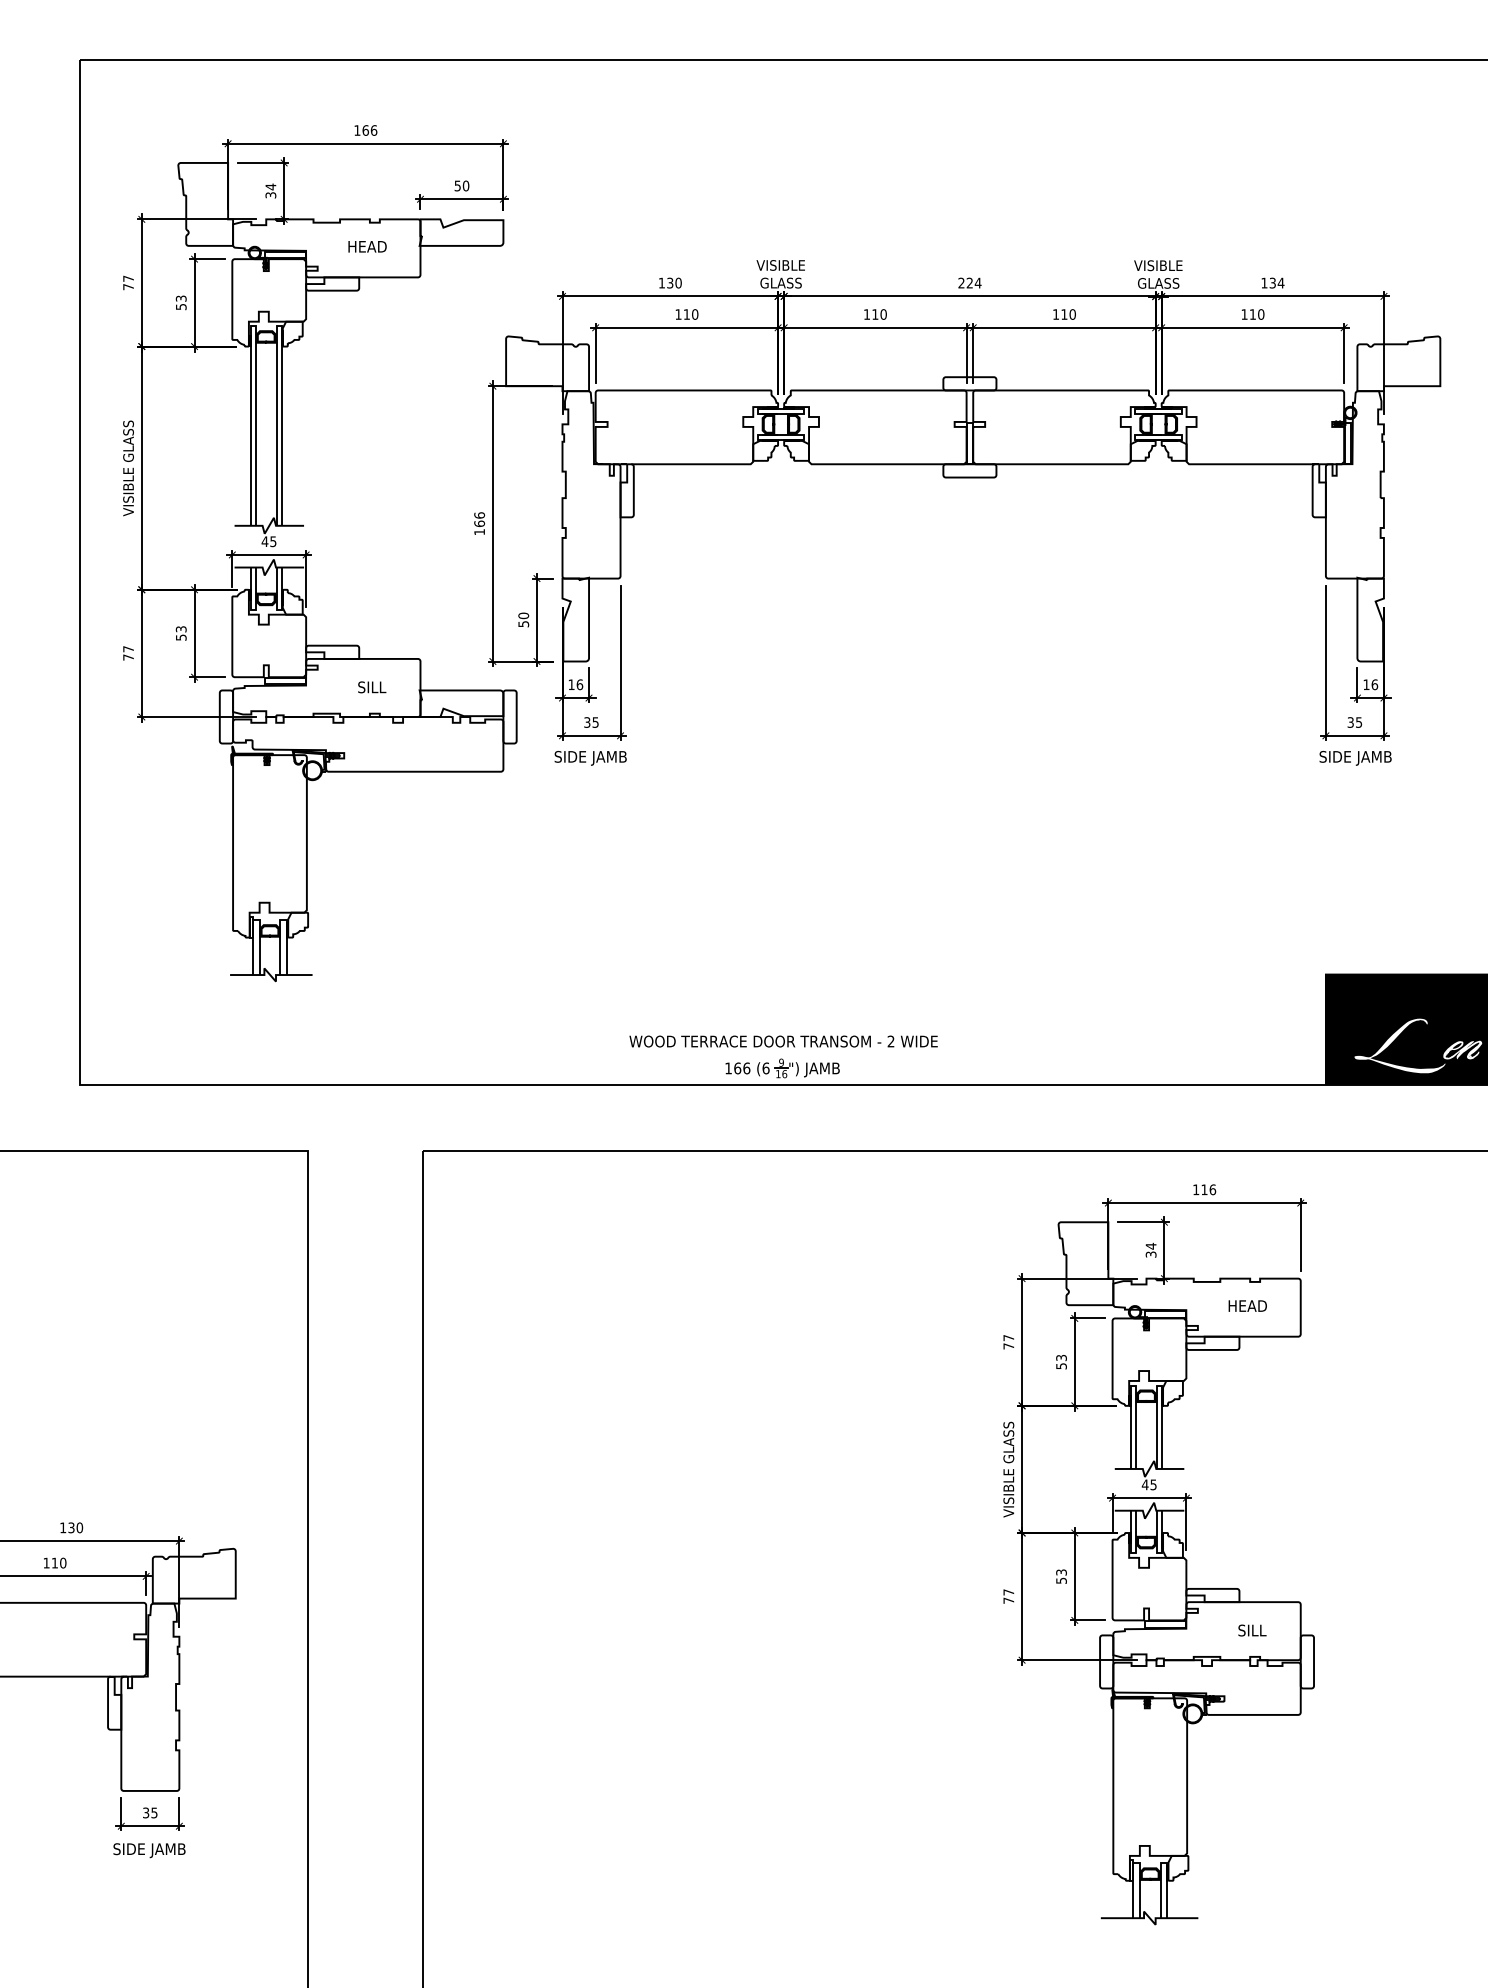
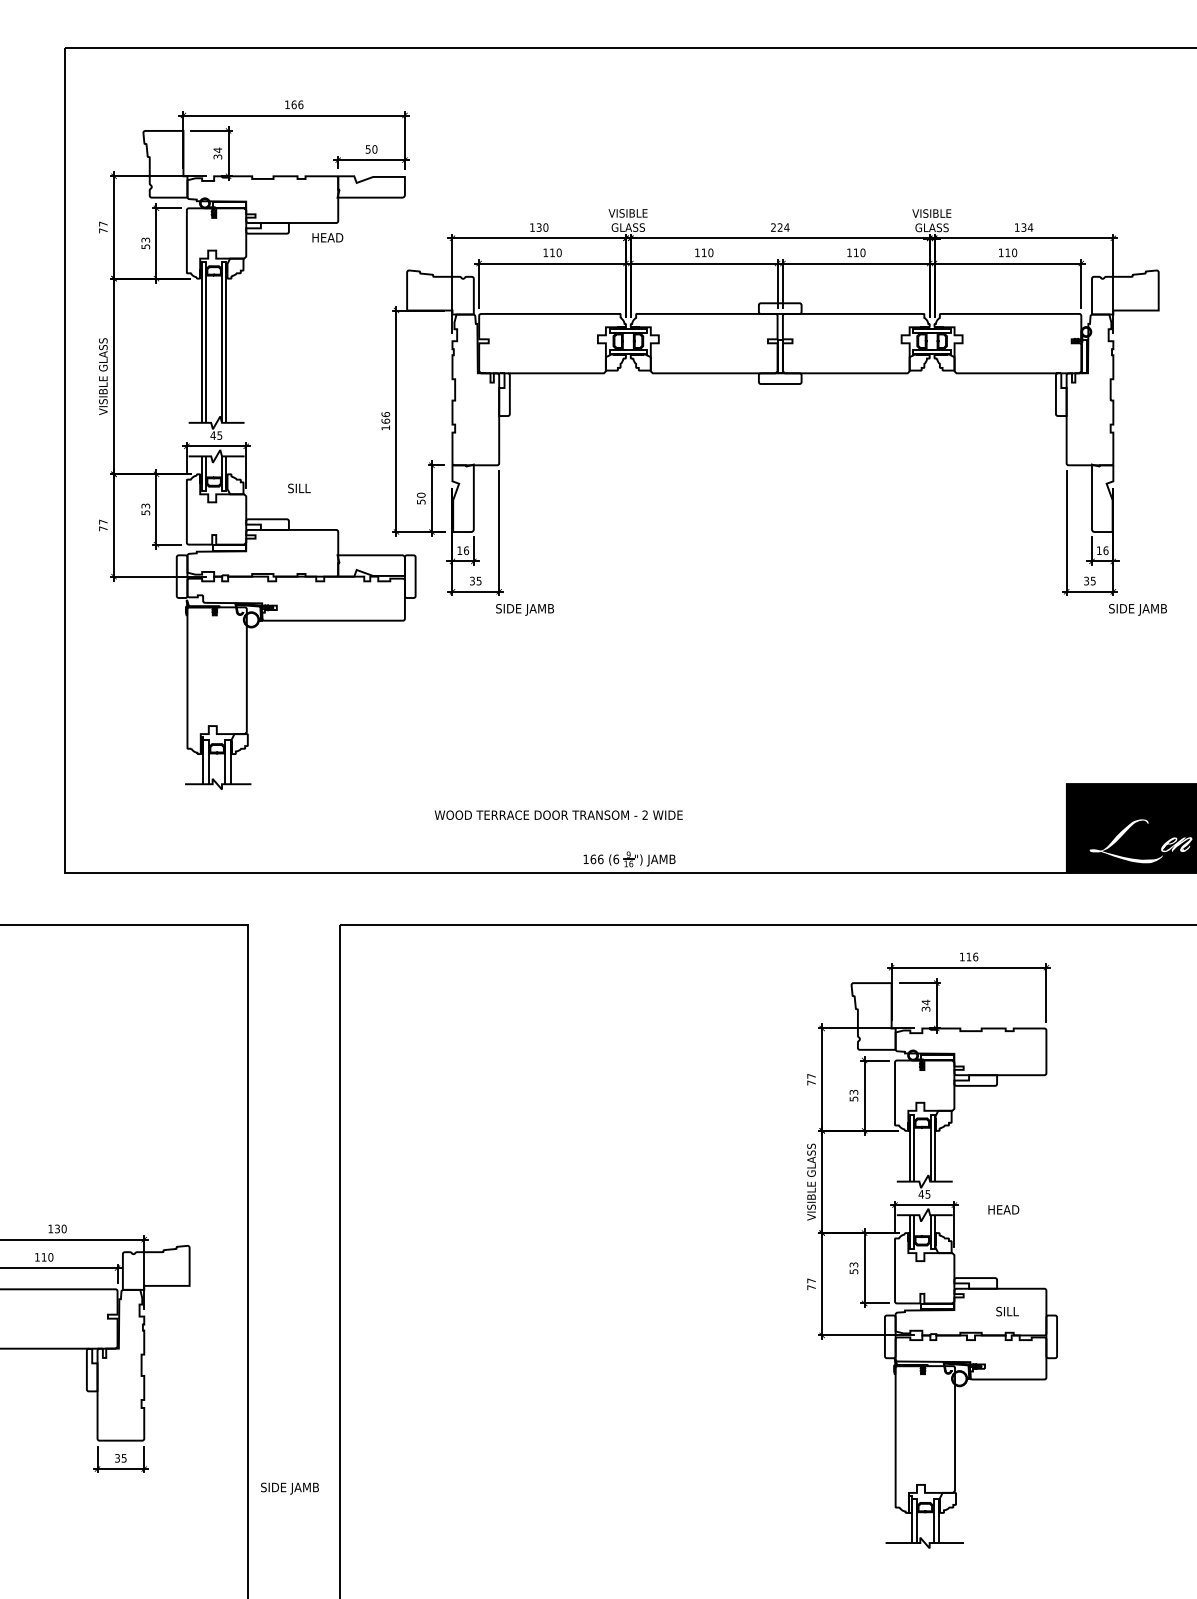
text: (367, 246) -> (327, 237), moved
text: (372, 687) -> (299, 488), moved
text: (590, 758) -> (524, 610), moved
text: (1355, 758) -> (1137, 610), moved
text: (783, 1041) -> (558, 815), moved
text: (1247, 1305) -> (1003, 1209), moved
text: (149, 1850) -> (289, 1488), moved

